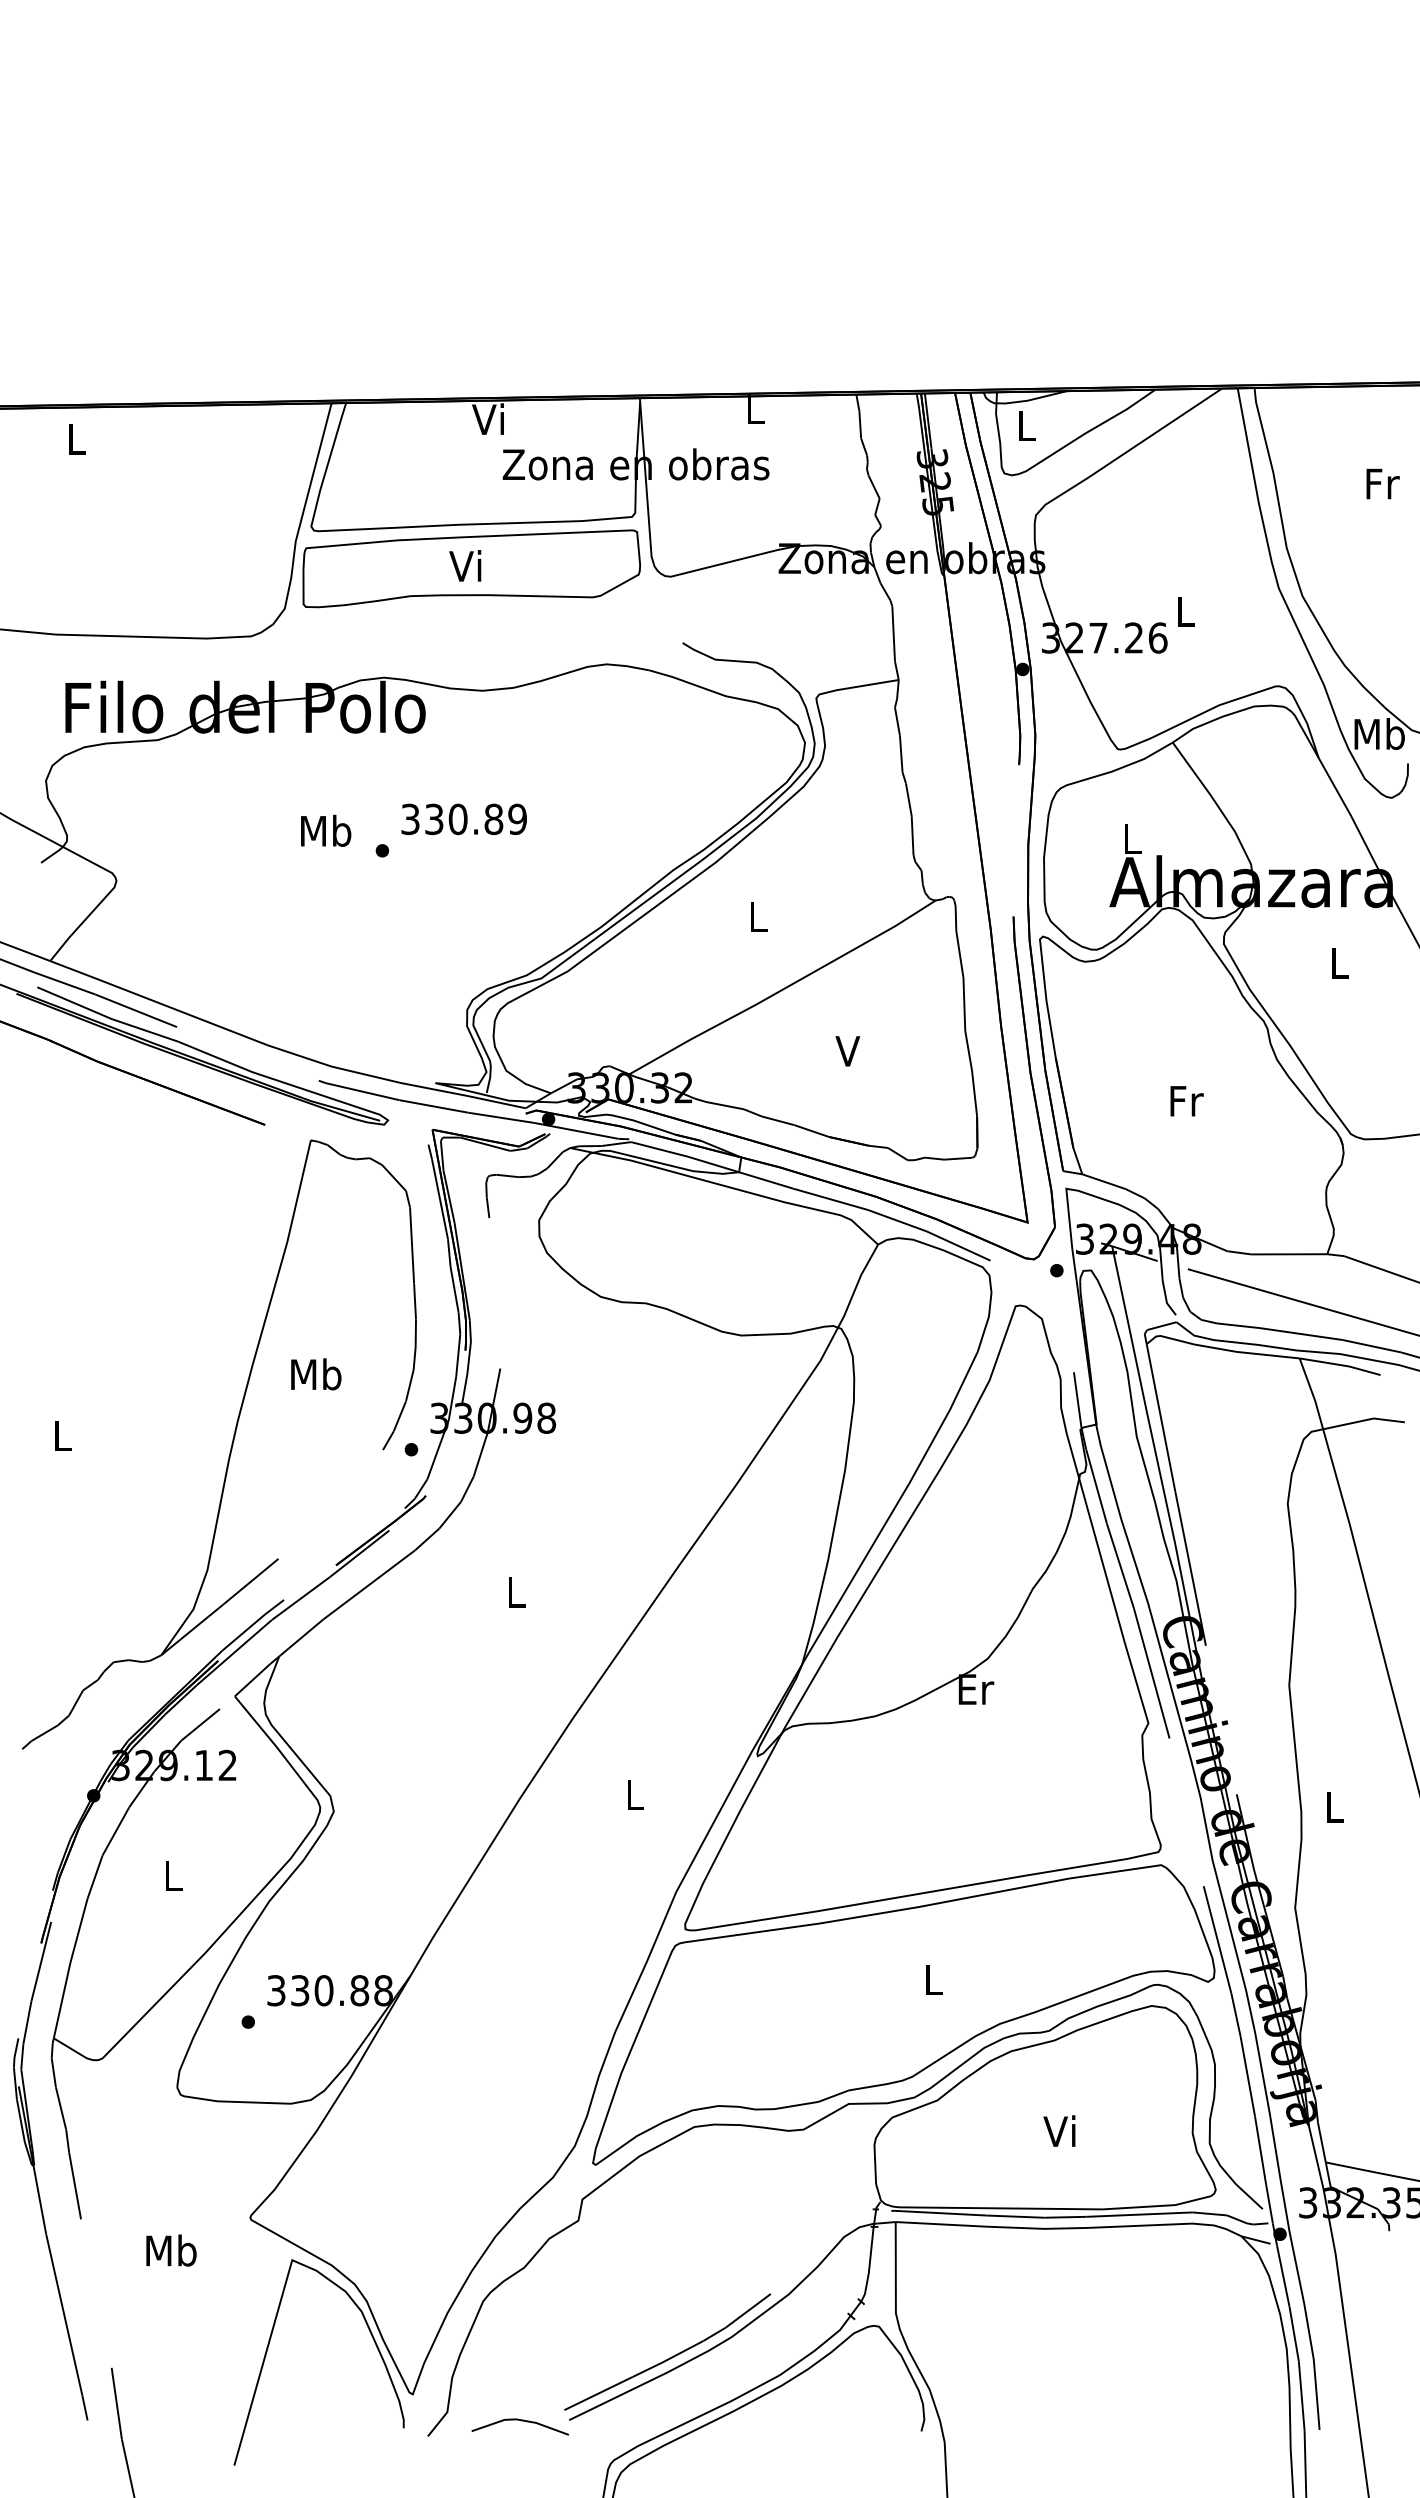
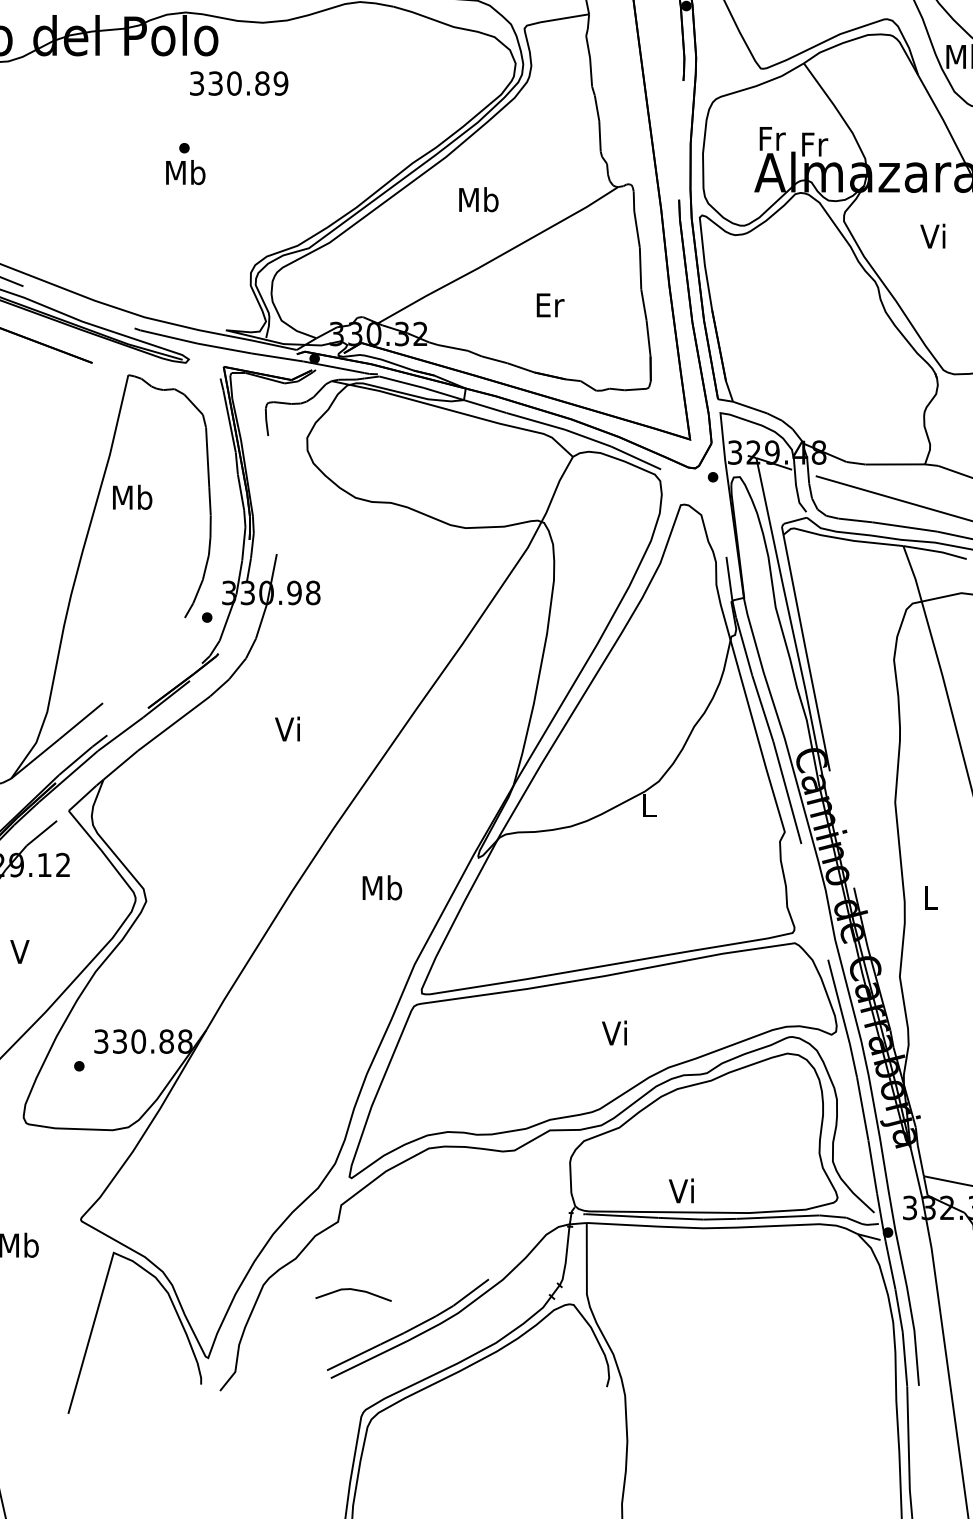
text: (463, 819) -> (238, 83), moved
text: (326, 830) -> (186, 172), moved
text: (1132, 838) -> (772, 138), L -> Fr
text: (758, 916) -> (479, 199), L -> Mb
text: (1337, 962) -> (933, 235), L -> Vi
text: (849, 1051) -> (550, 305), V -> Er
text: (1186, 1101) -> (814, 144), moved
text: (316, 1374) -> (132, 497), moved
text: (513, 1591) -> (287, 728), L -> Vi
text: (976, 1689) -> (650, 805), Er -> L
text: (634, 1794) -> (382, 887), L -> Mb
text: (172, 1876) -> (19, 952), L -> V
text: (930, 1979) -> (614, 1032), L -> Vi
text: (1059, 2130) -> (681, 1190), moved
line: (521, 2421) -> (354, 1290), moved

